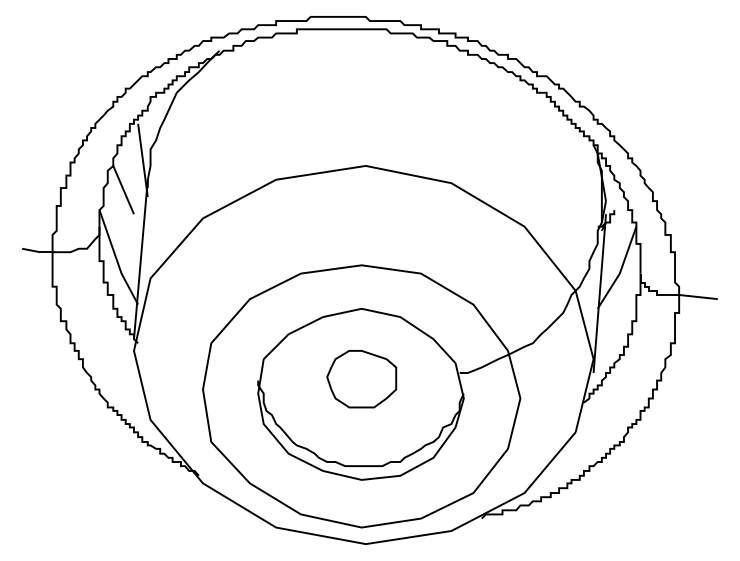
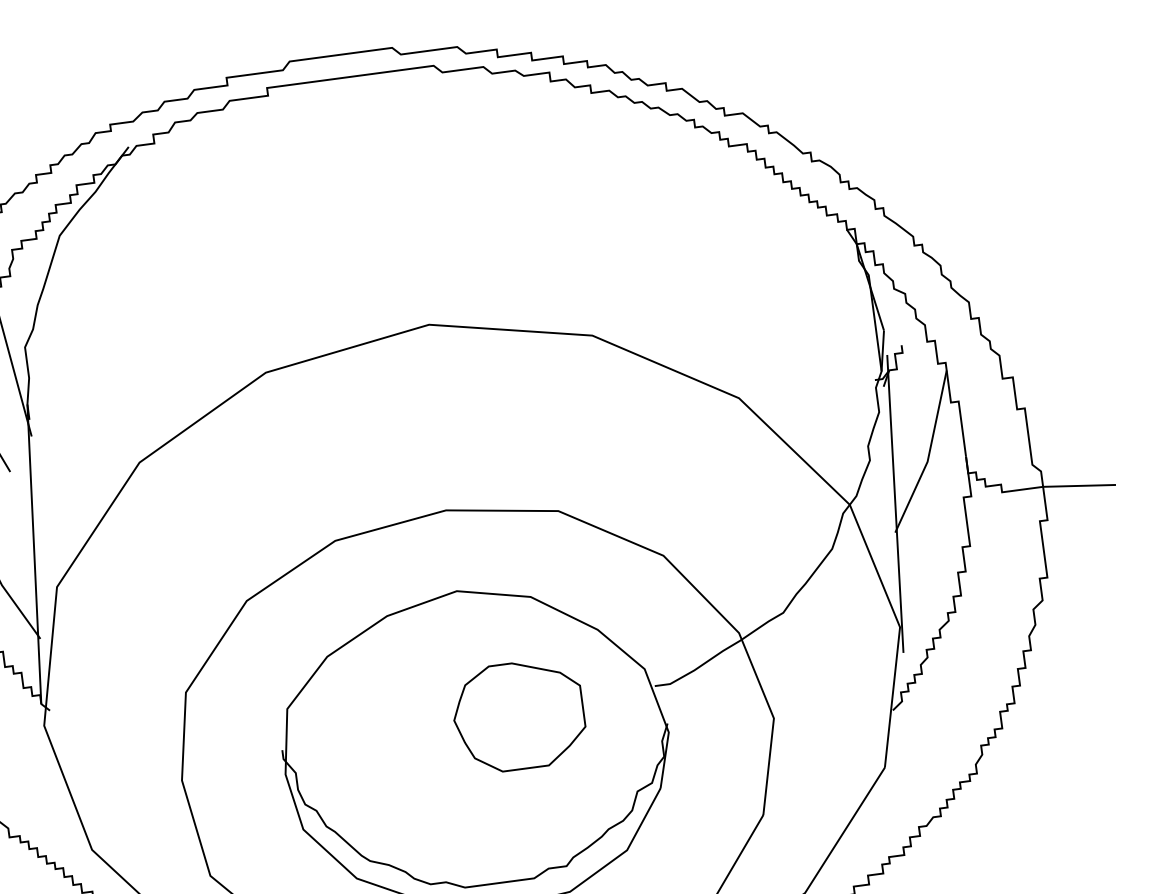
part: (361, 379) -> (518, 716), moved

